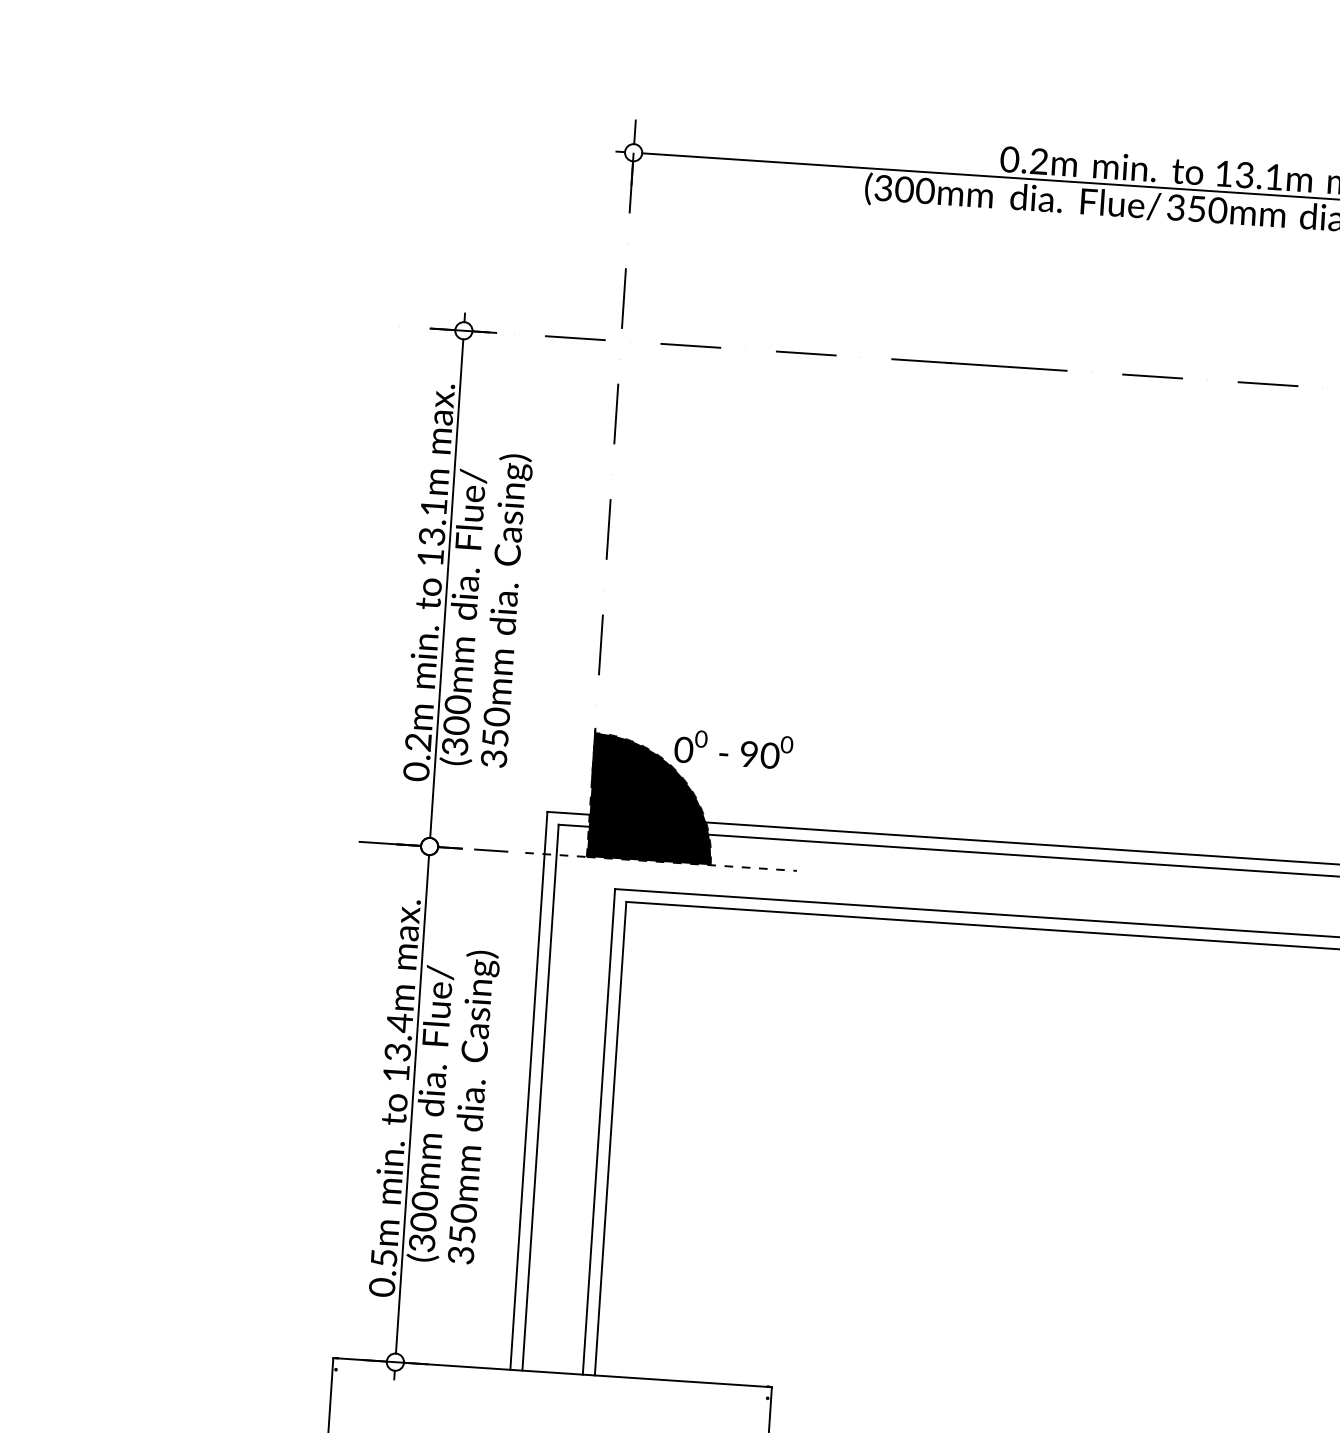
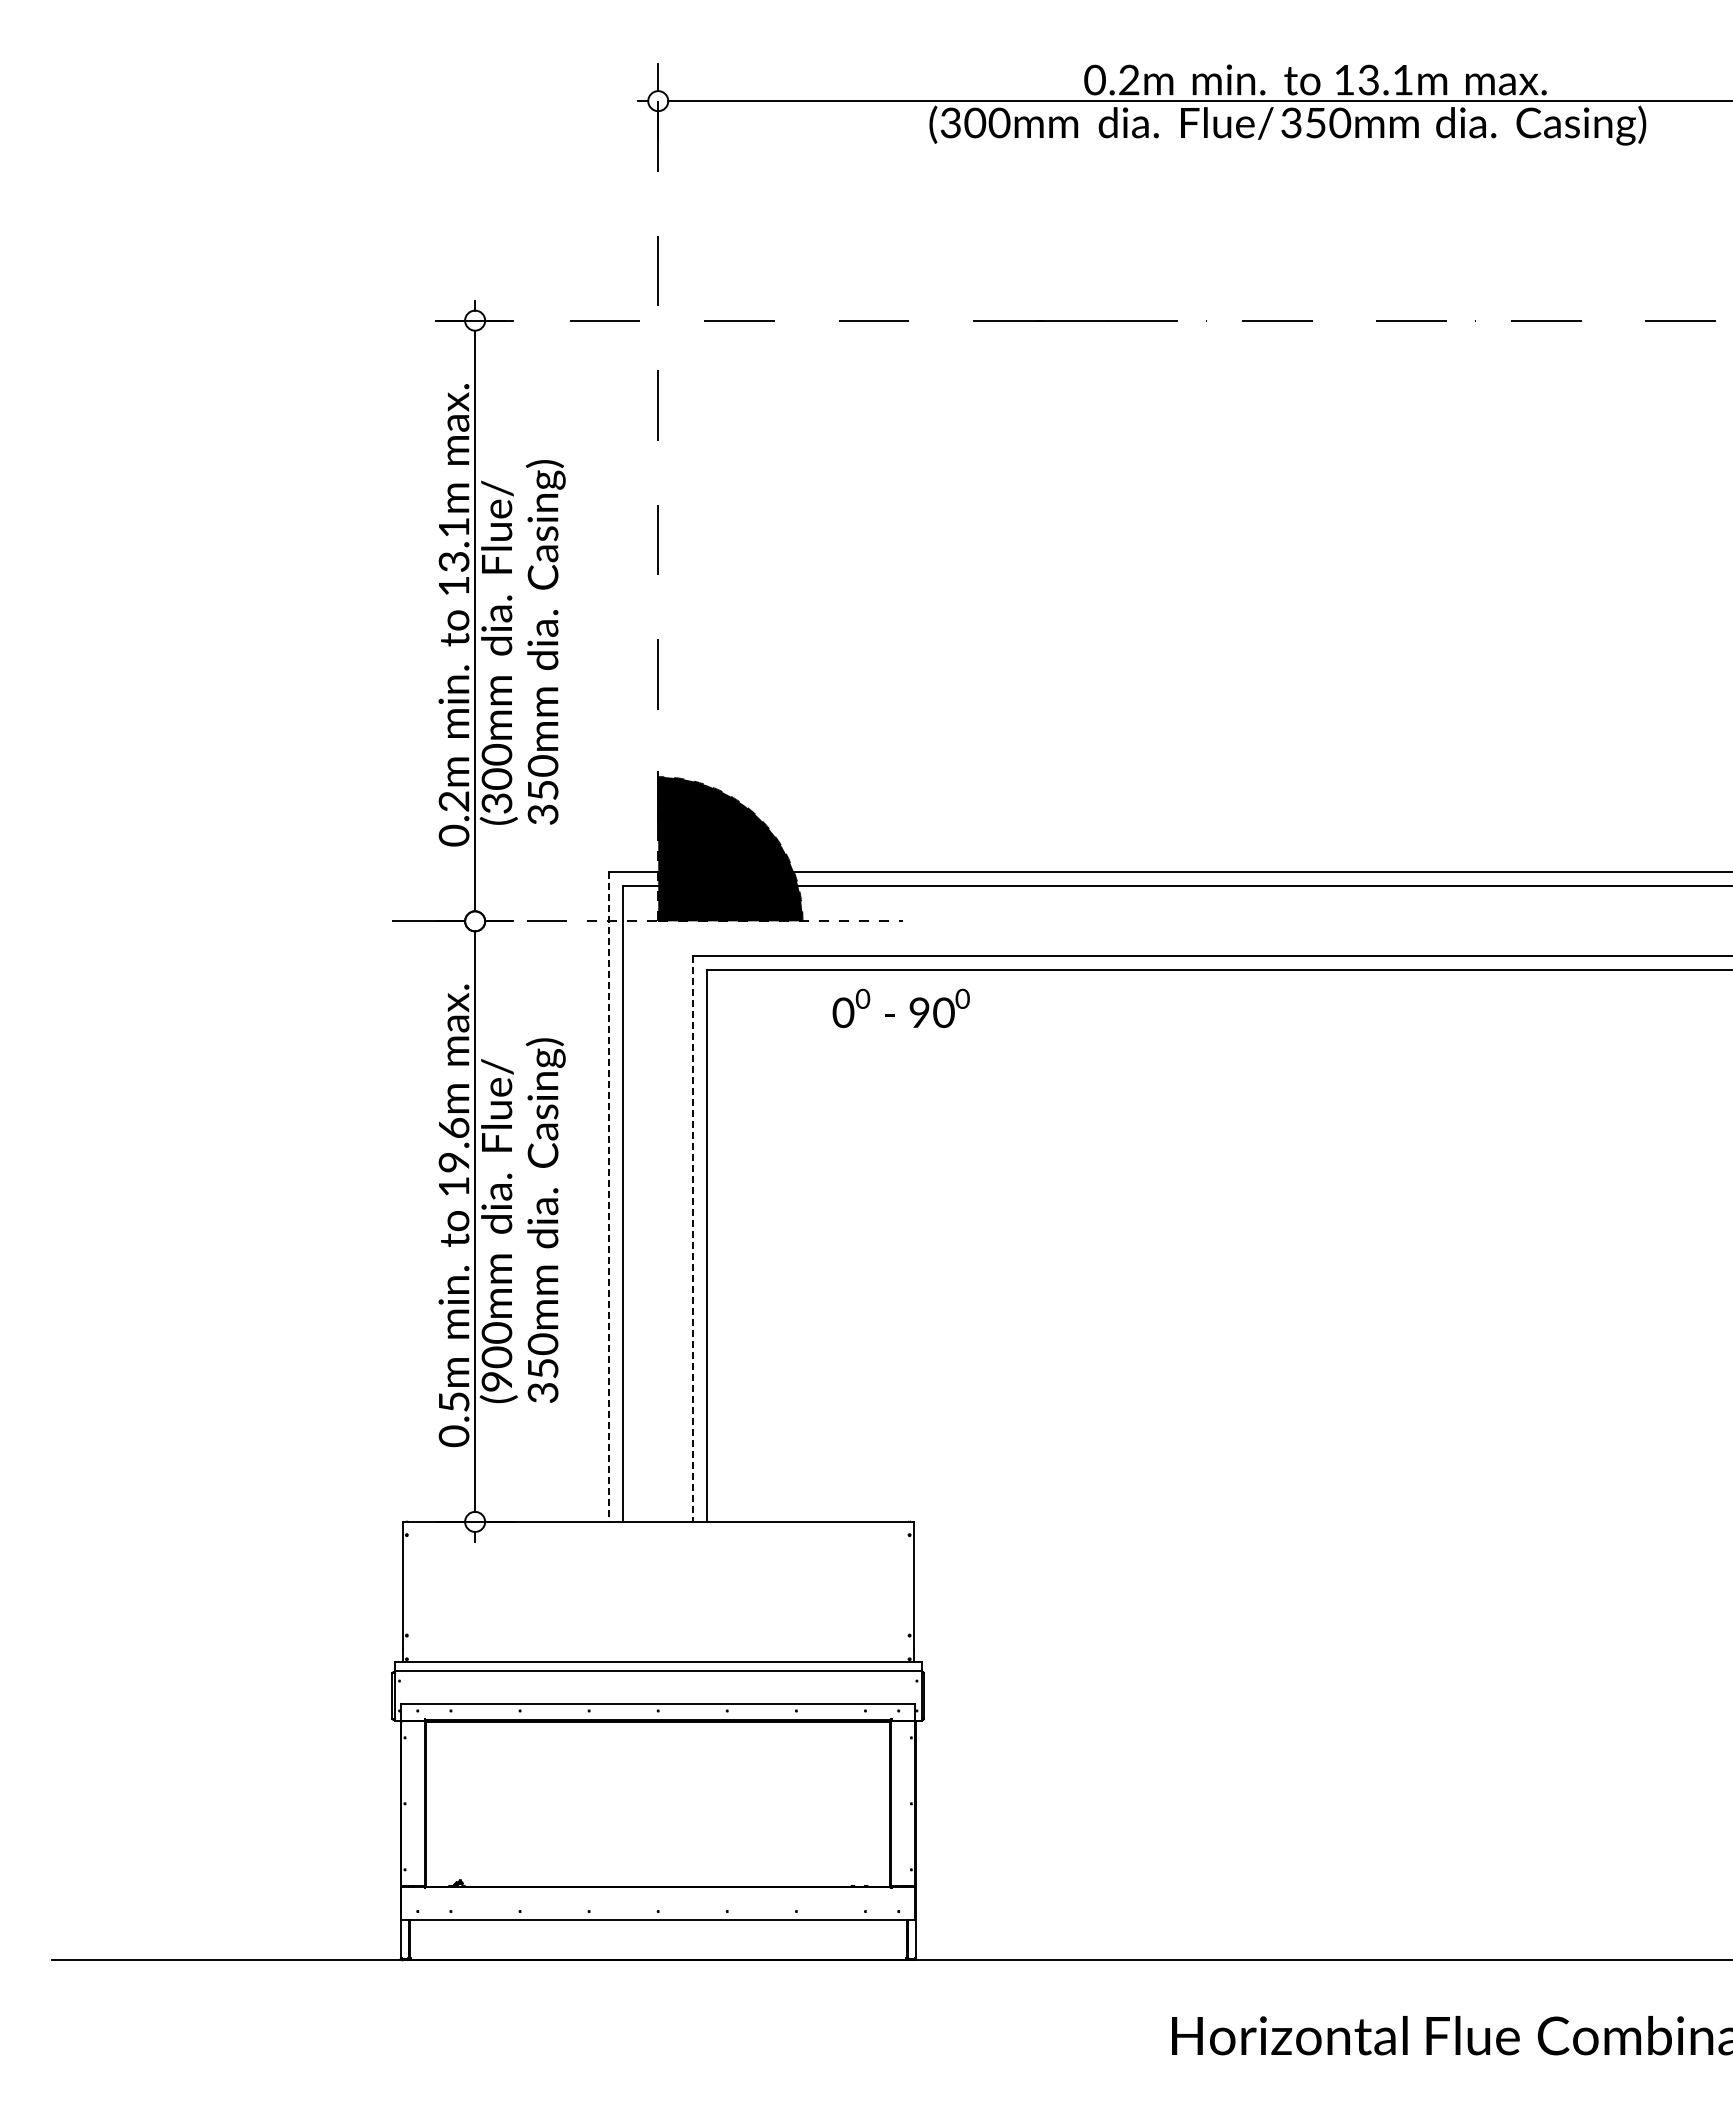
text: (733, 748) -> (900, 1007), moved
text: (399, 1036) -> (454, 1144), 13.4m -> 19.6m
line: (529, 1091) -> (609, 1197), solid -> dashed
line: (598, 1132) -> (693, 1239), solid -> dashed
text: (422, 1242) -> (497, 1381), (300mm -> (900mm

